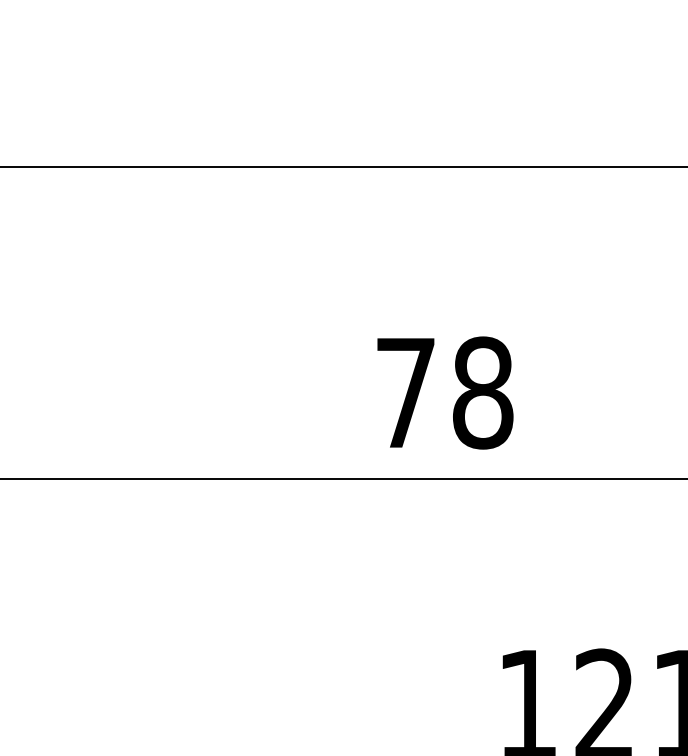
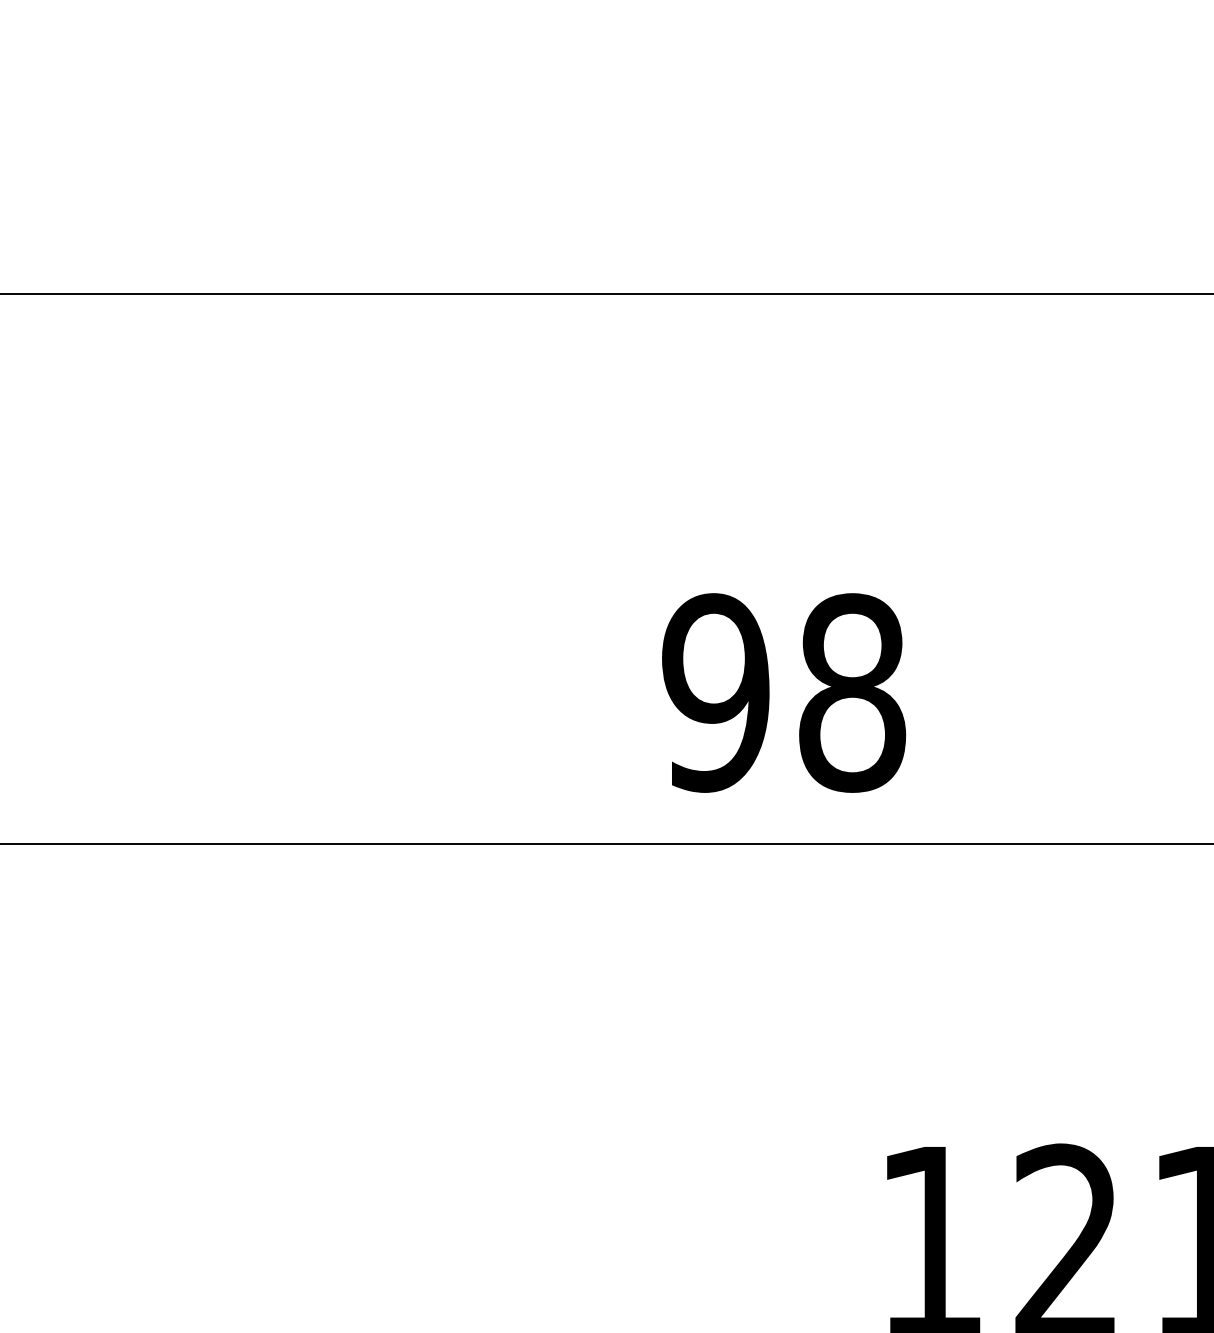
text: (405, 392) -> (715, 692), 78 -> 98

